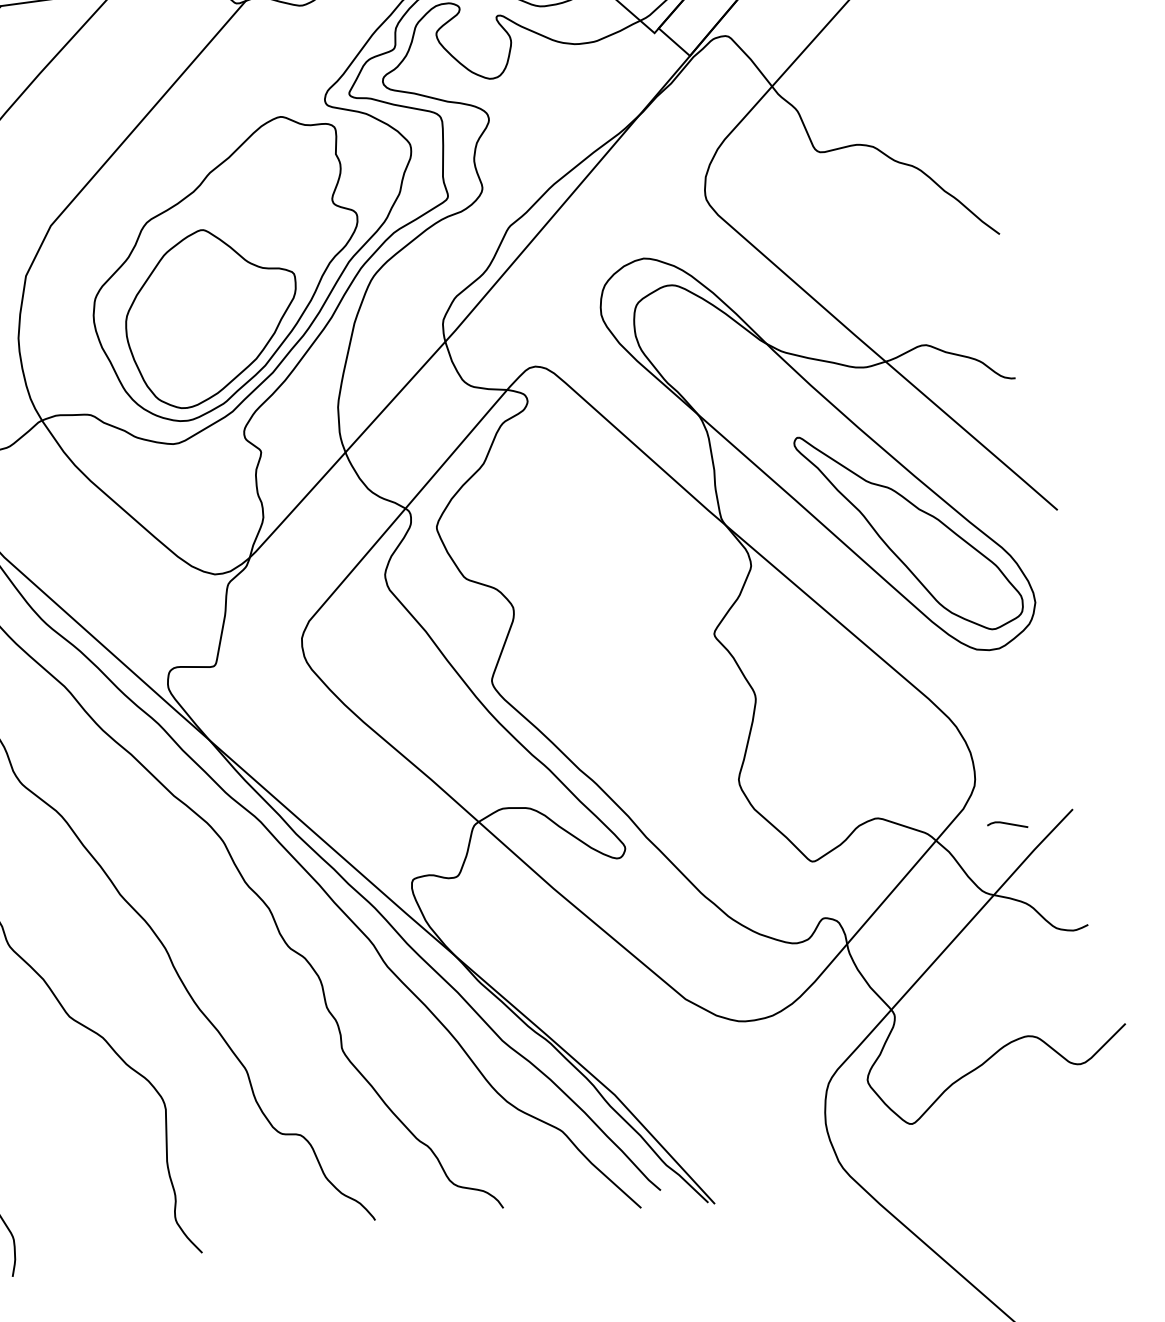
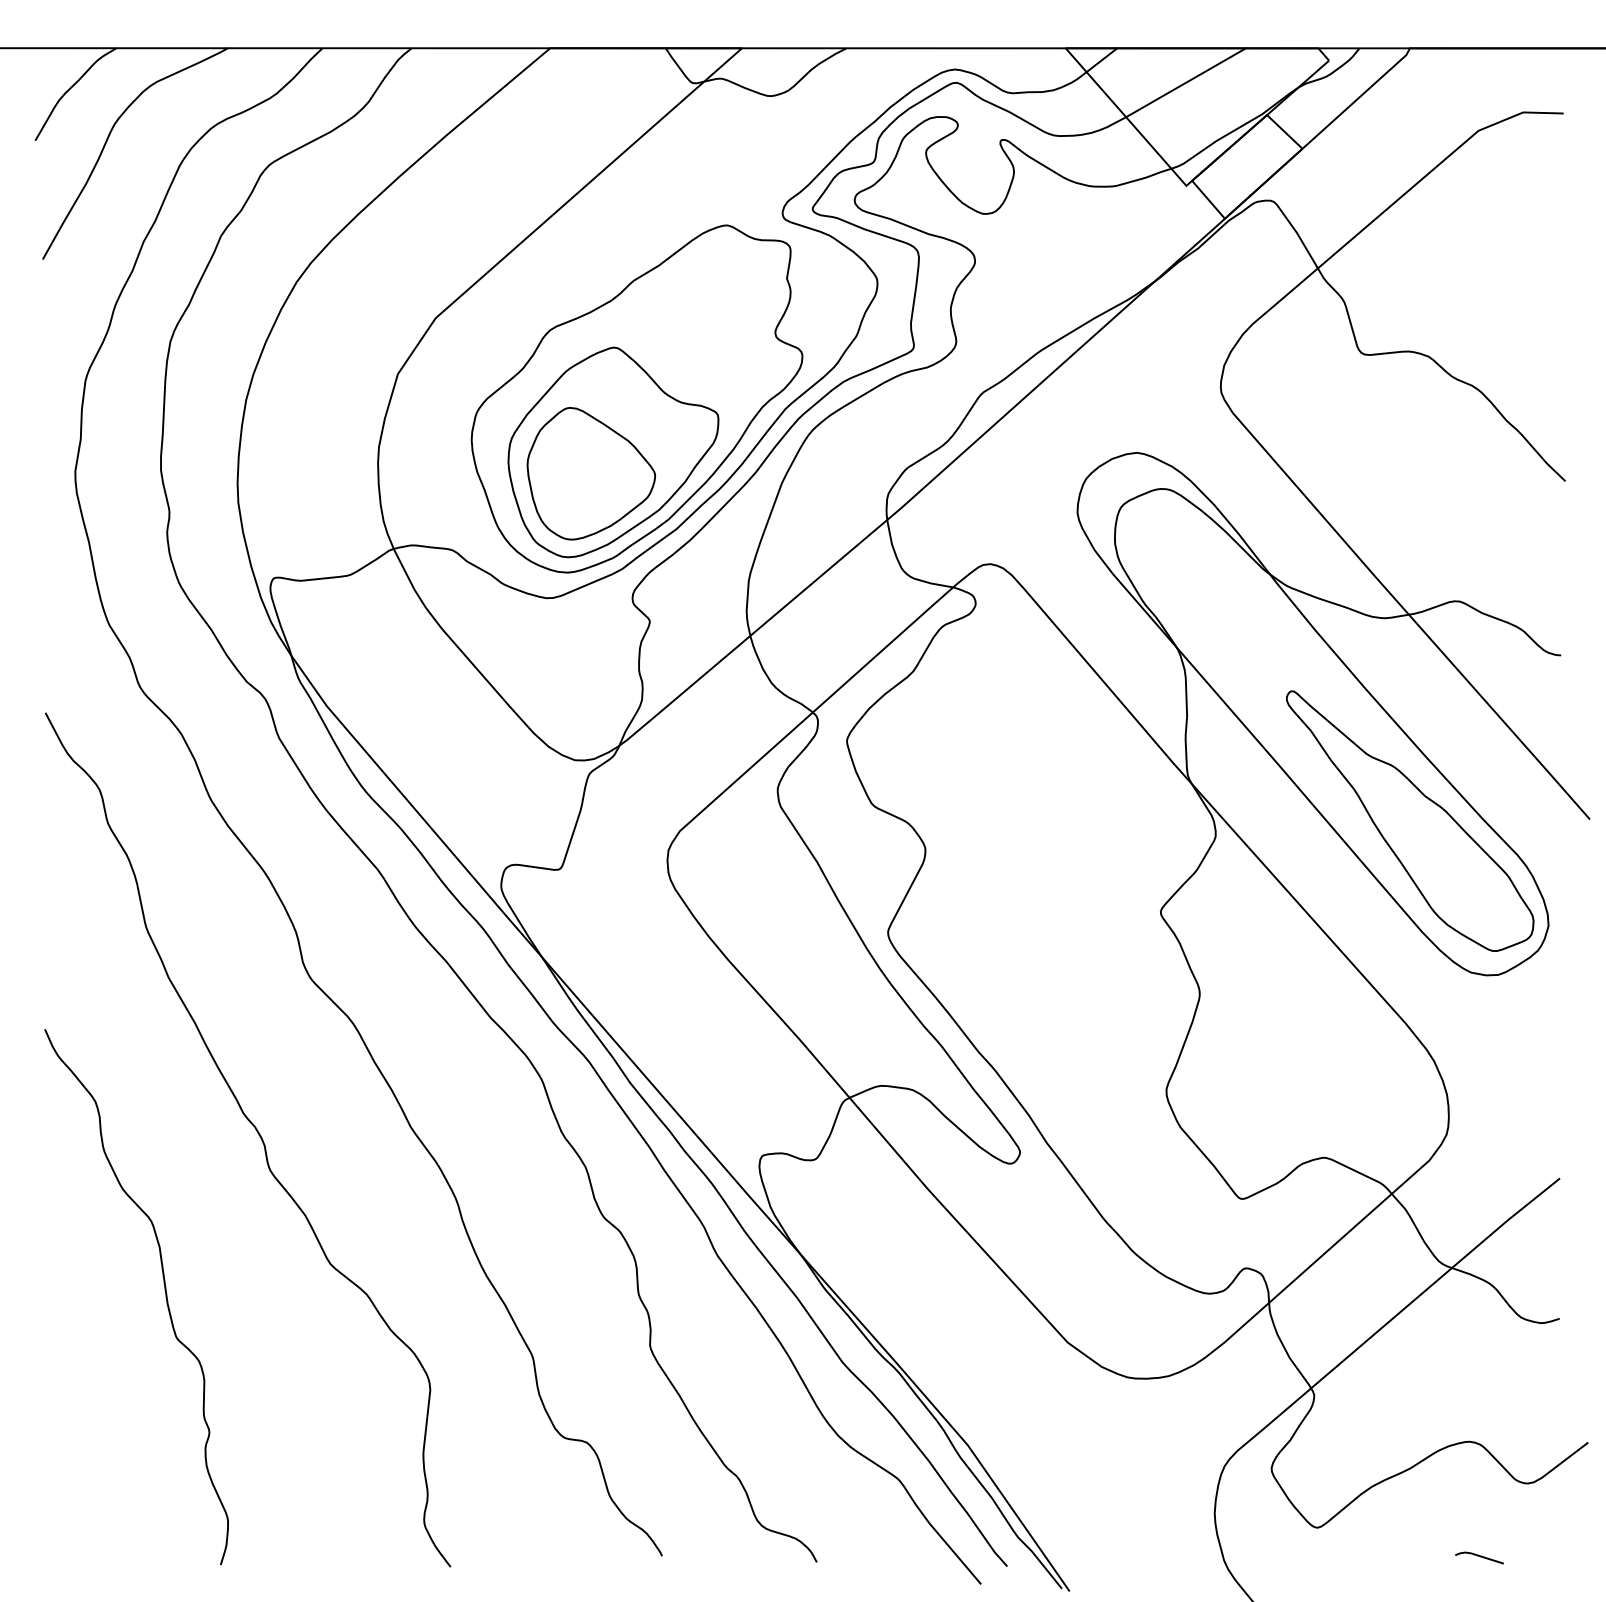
part: (196, 336) -> (591, 473), added
line: (1007, 824) -> (1479, 1556), moved

